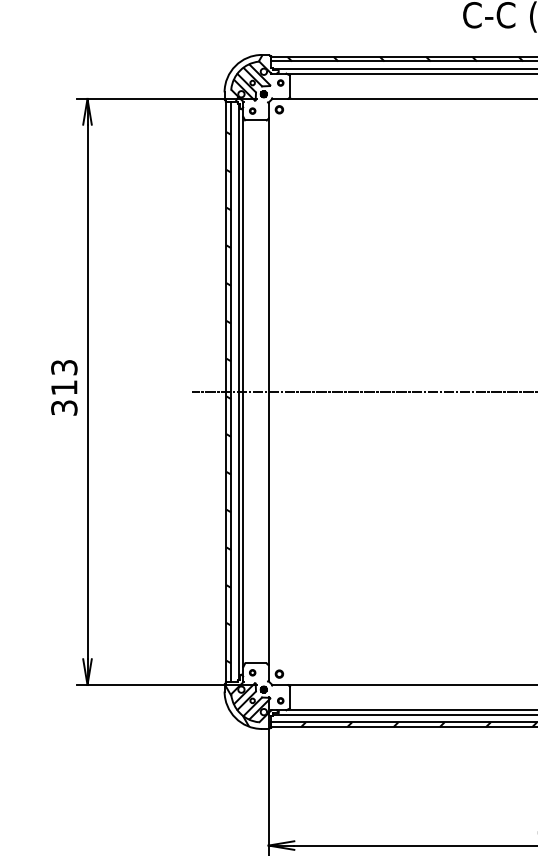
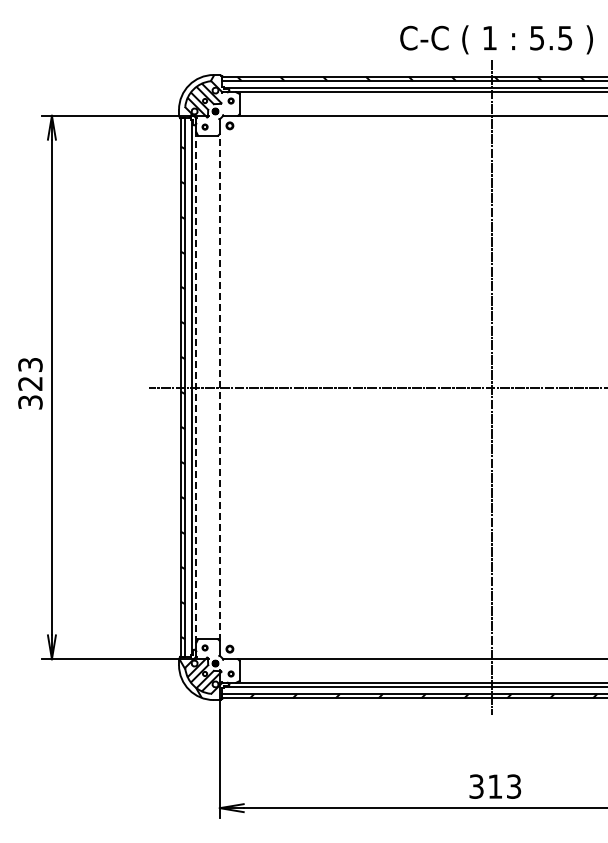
text: (64, 387) -> (30, 383), 313 -> 323
line: (243, 391) -> (196, 387), solid -> dashed
line: (268, 391) -> (219, 387), solid -> dashed

